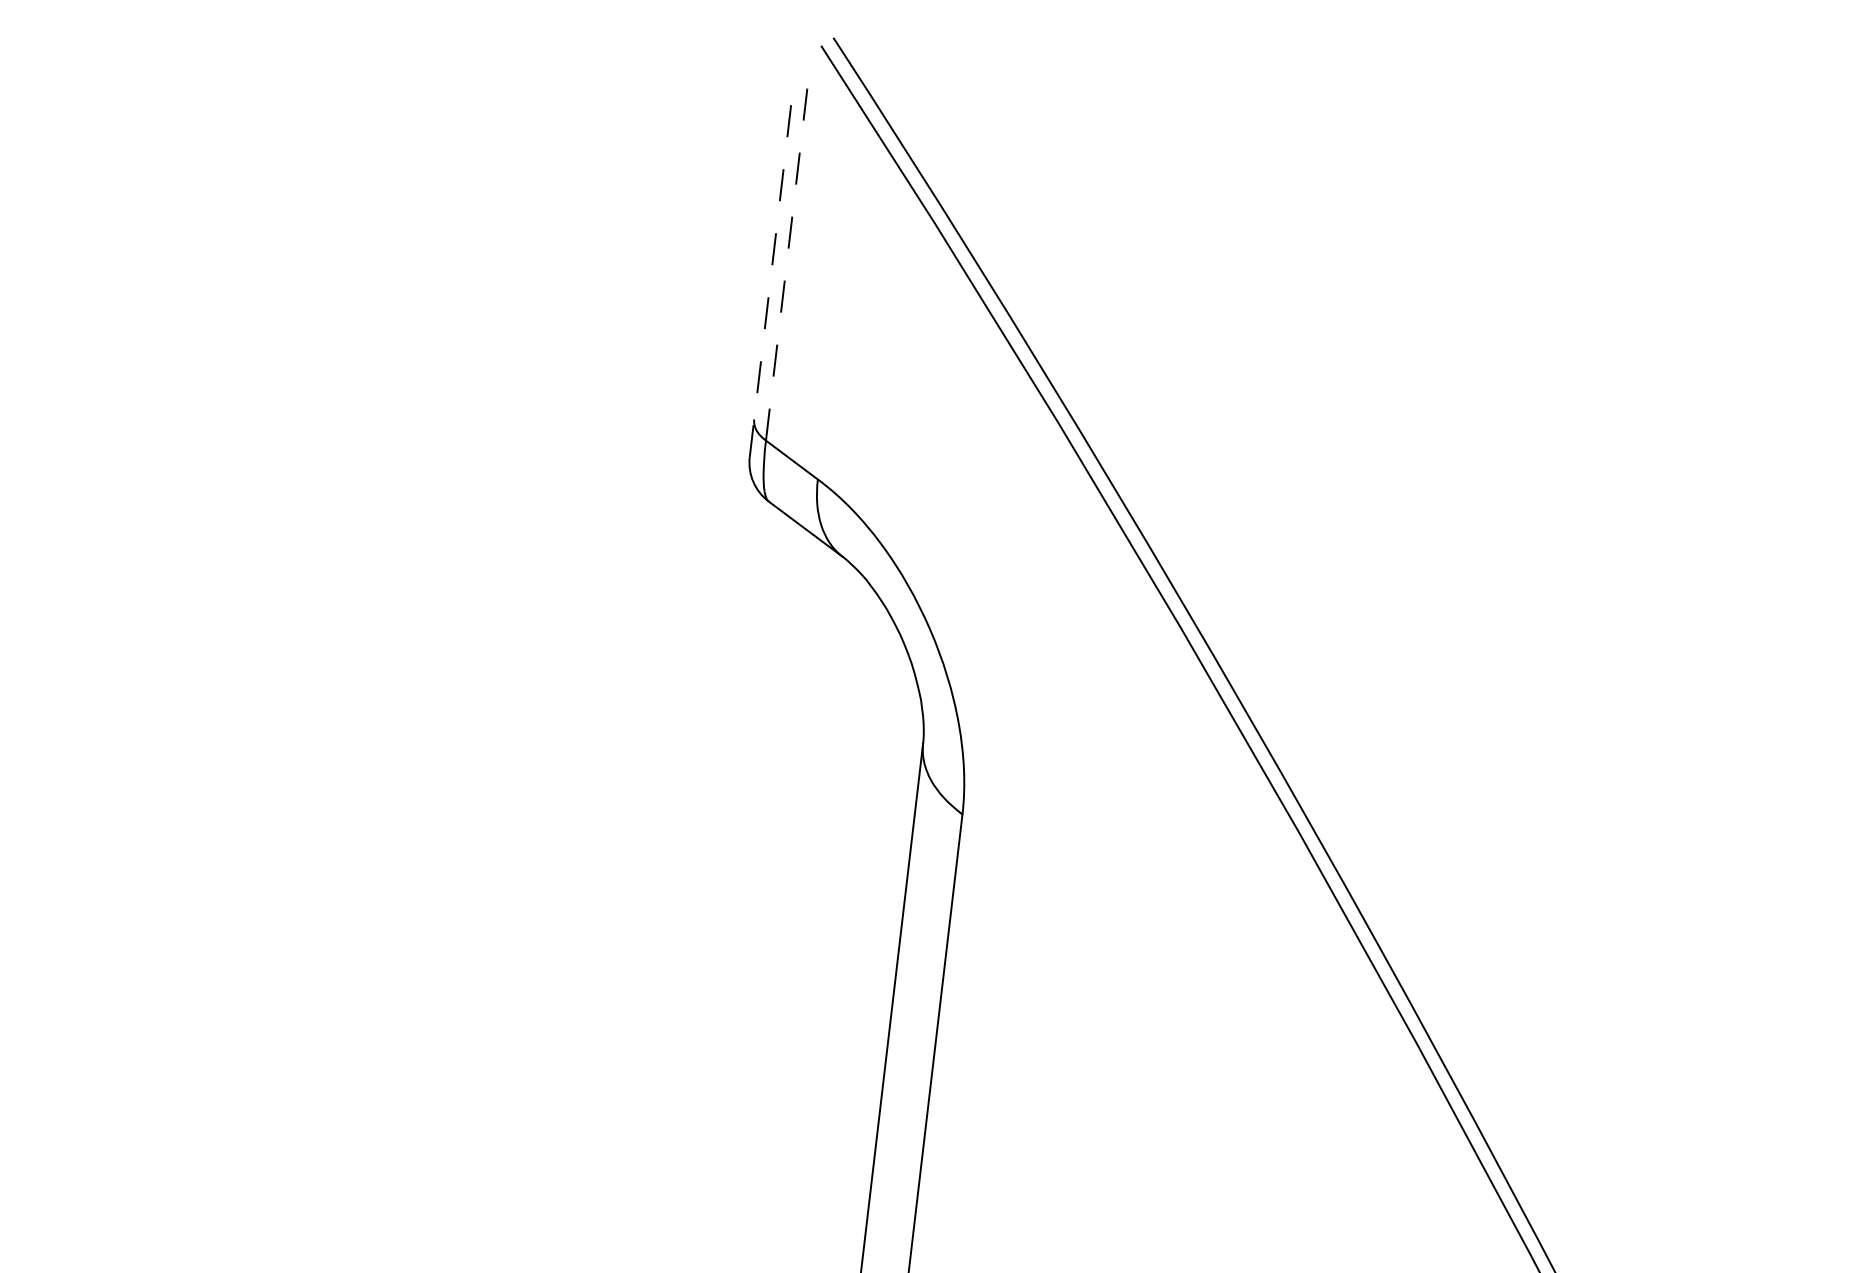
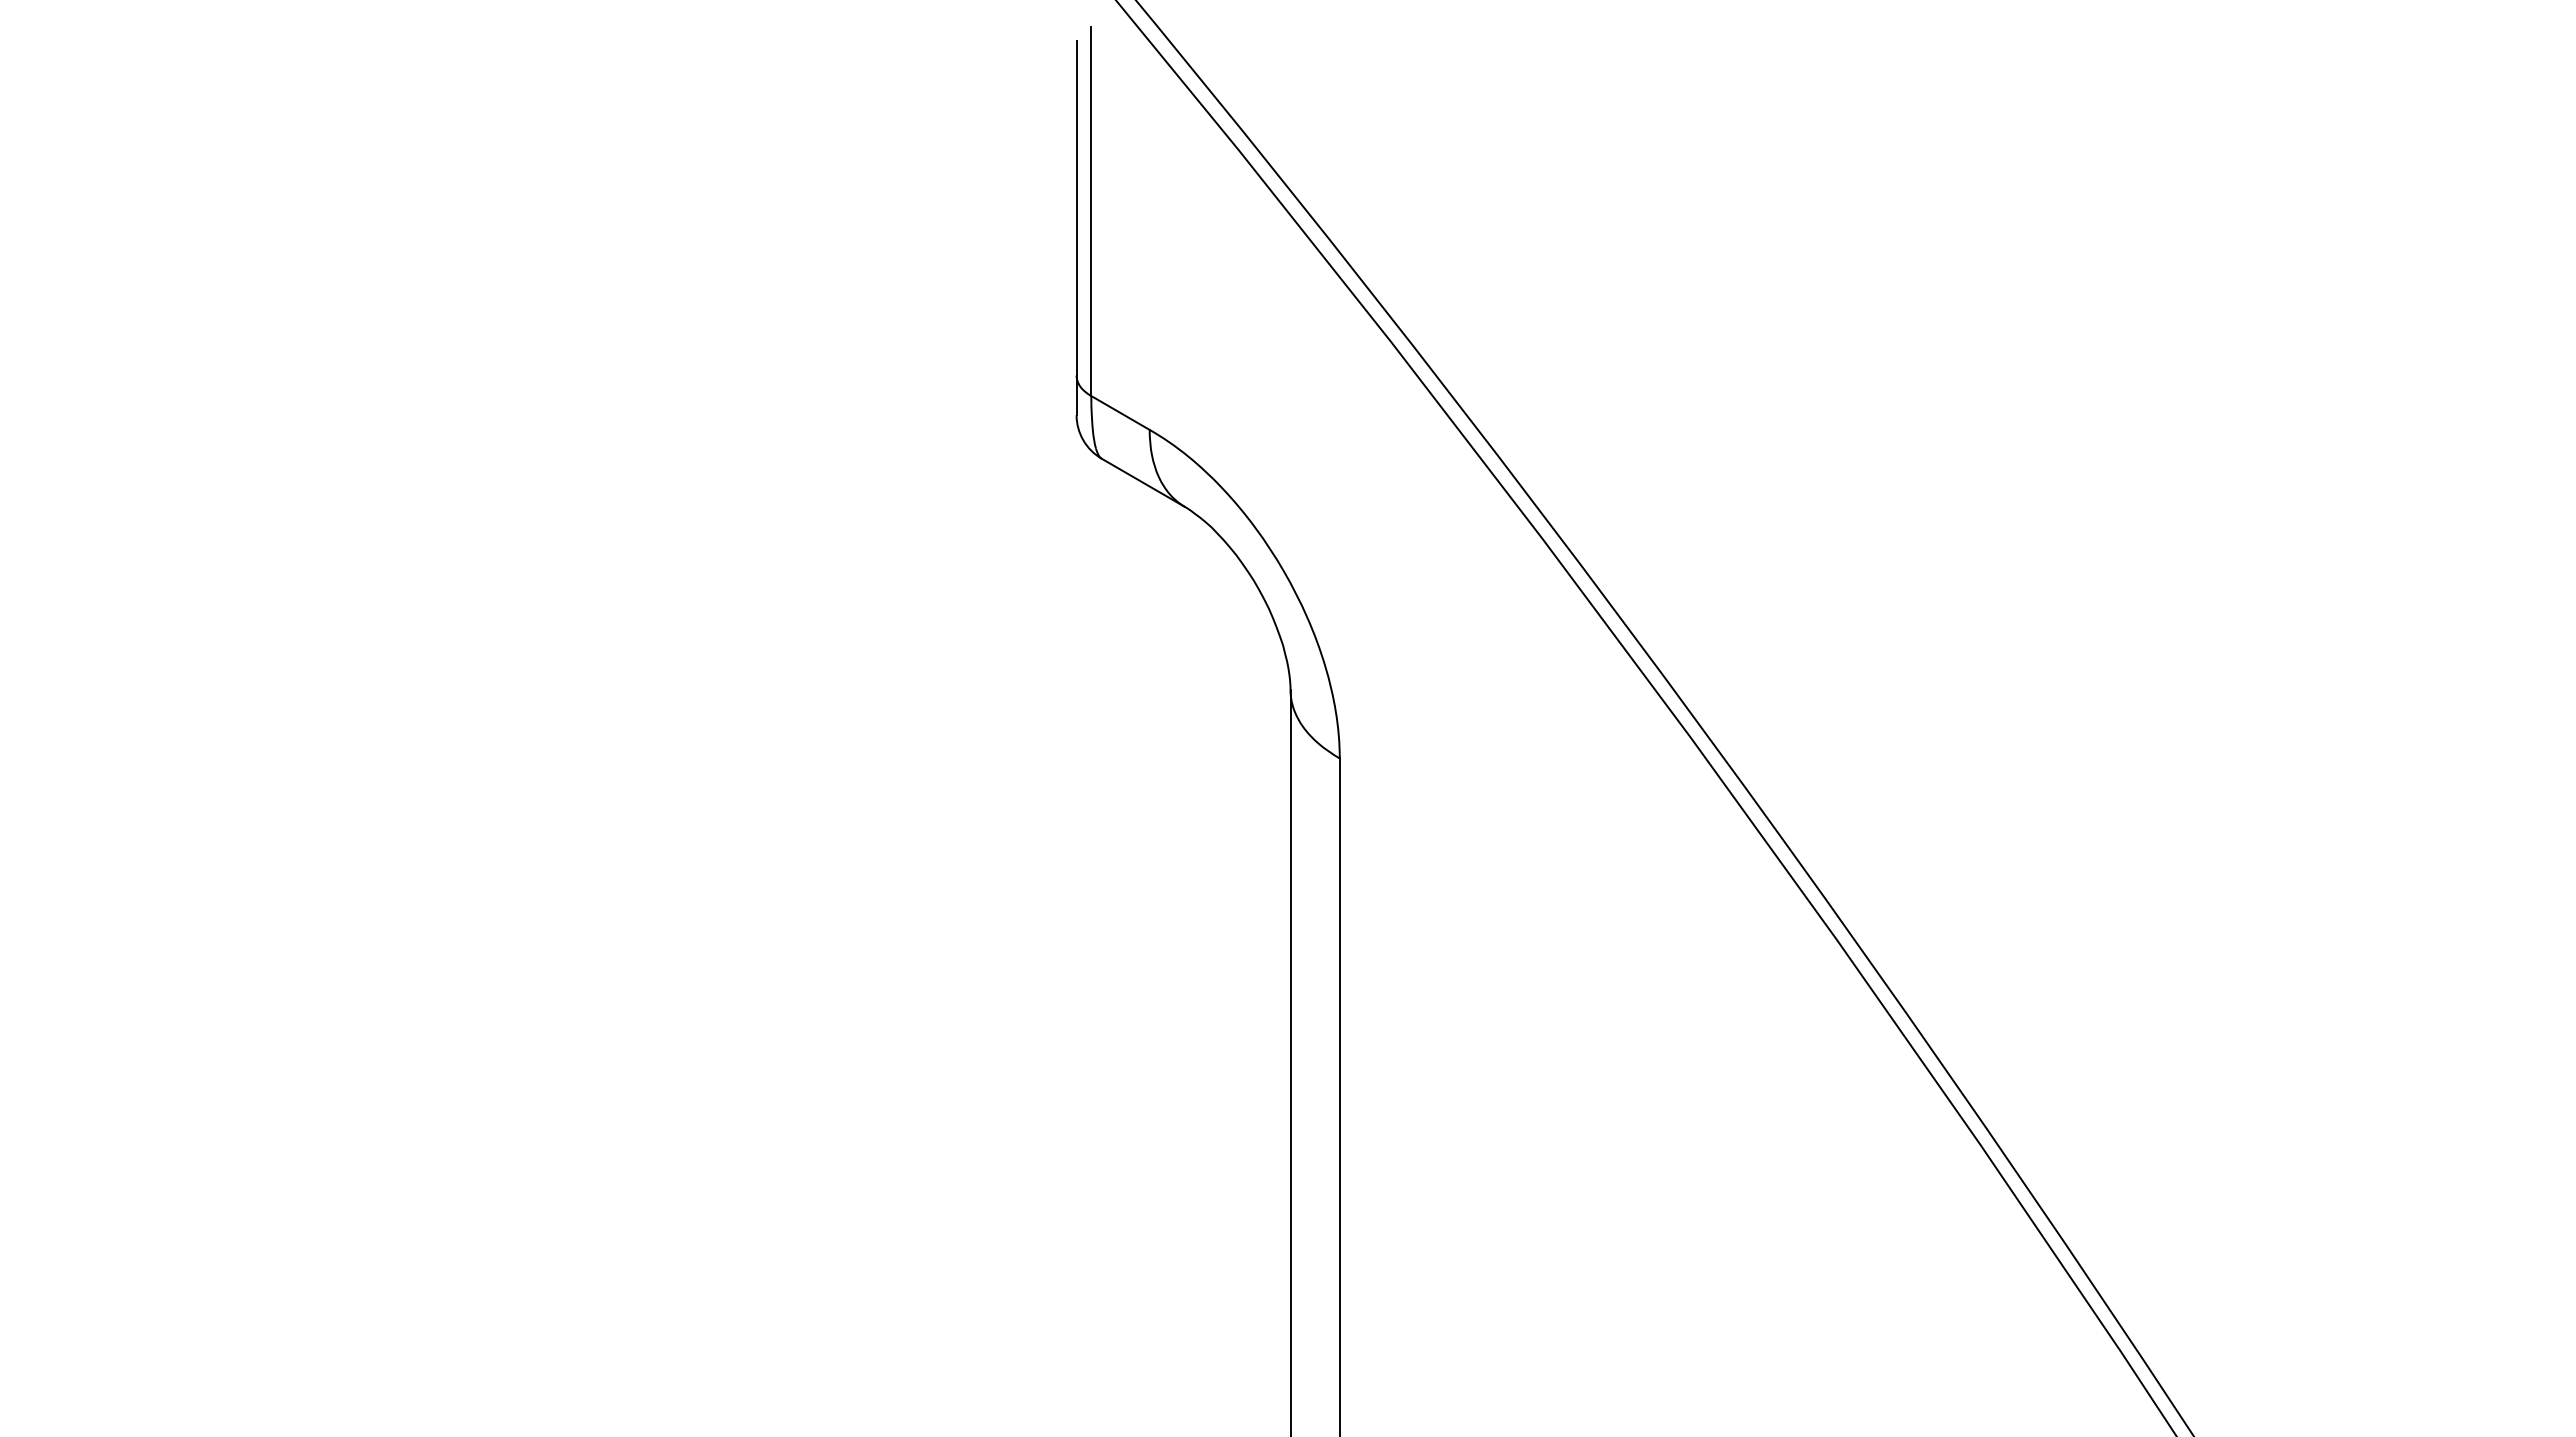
line: (786, 264) -> (1091, 211), dashed -> solid
line: (770, 278) -> (1076, 227), dashed -> solid

